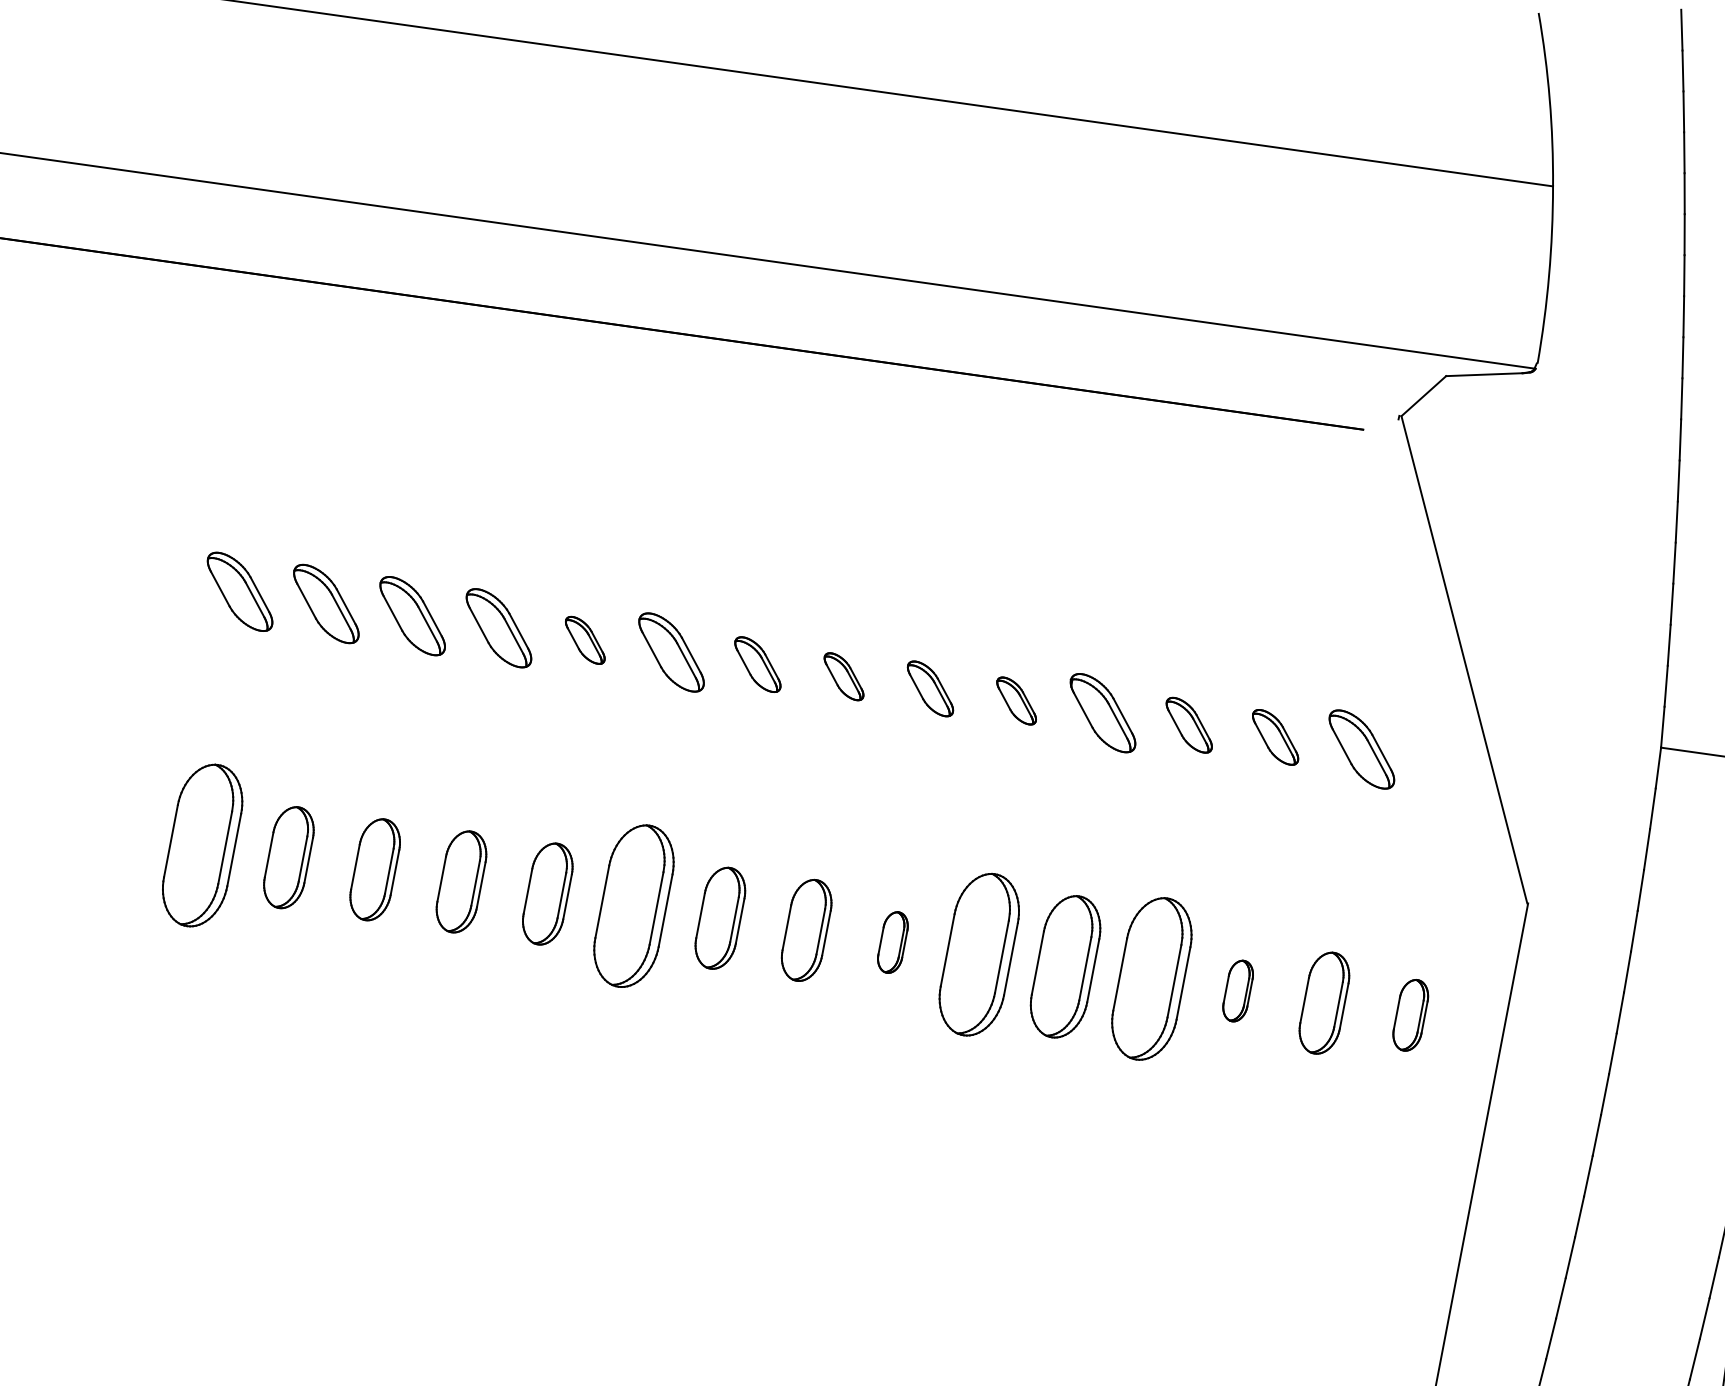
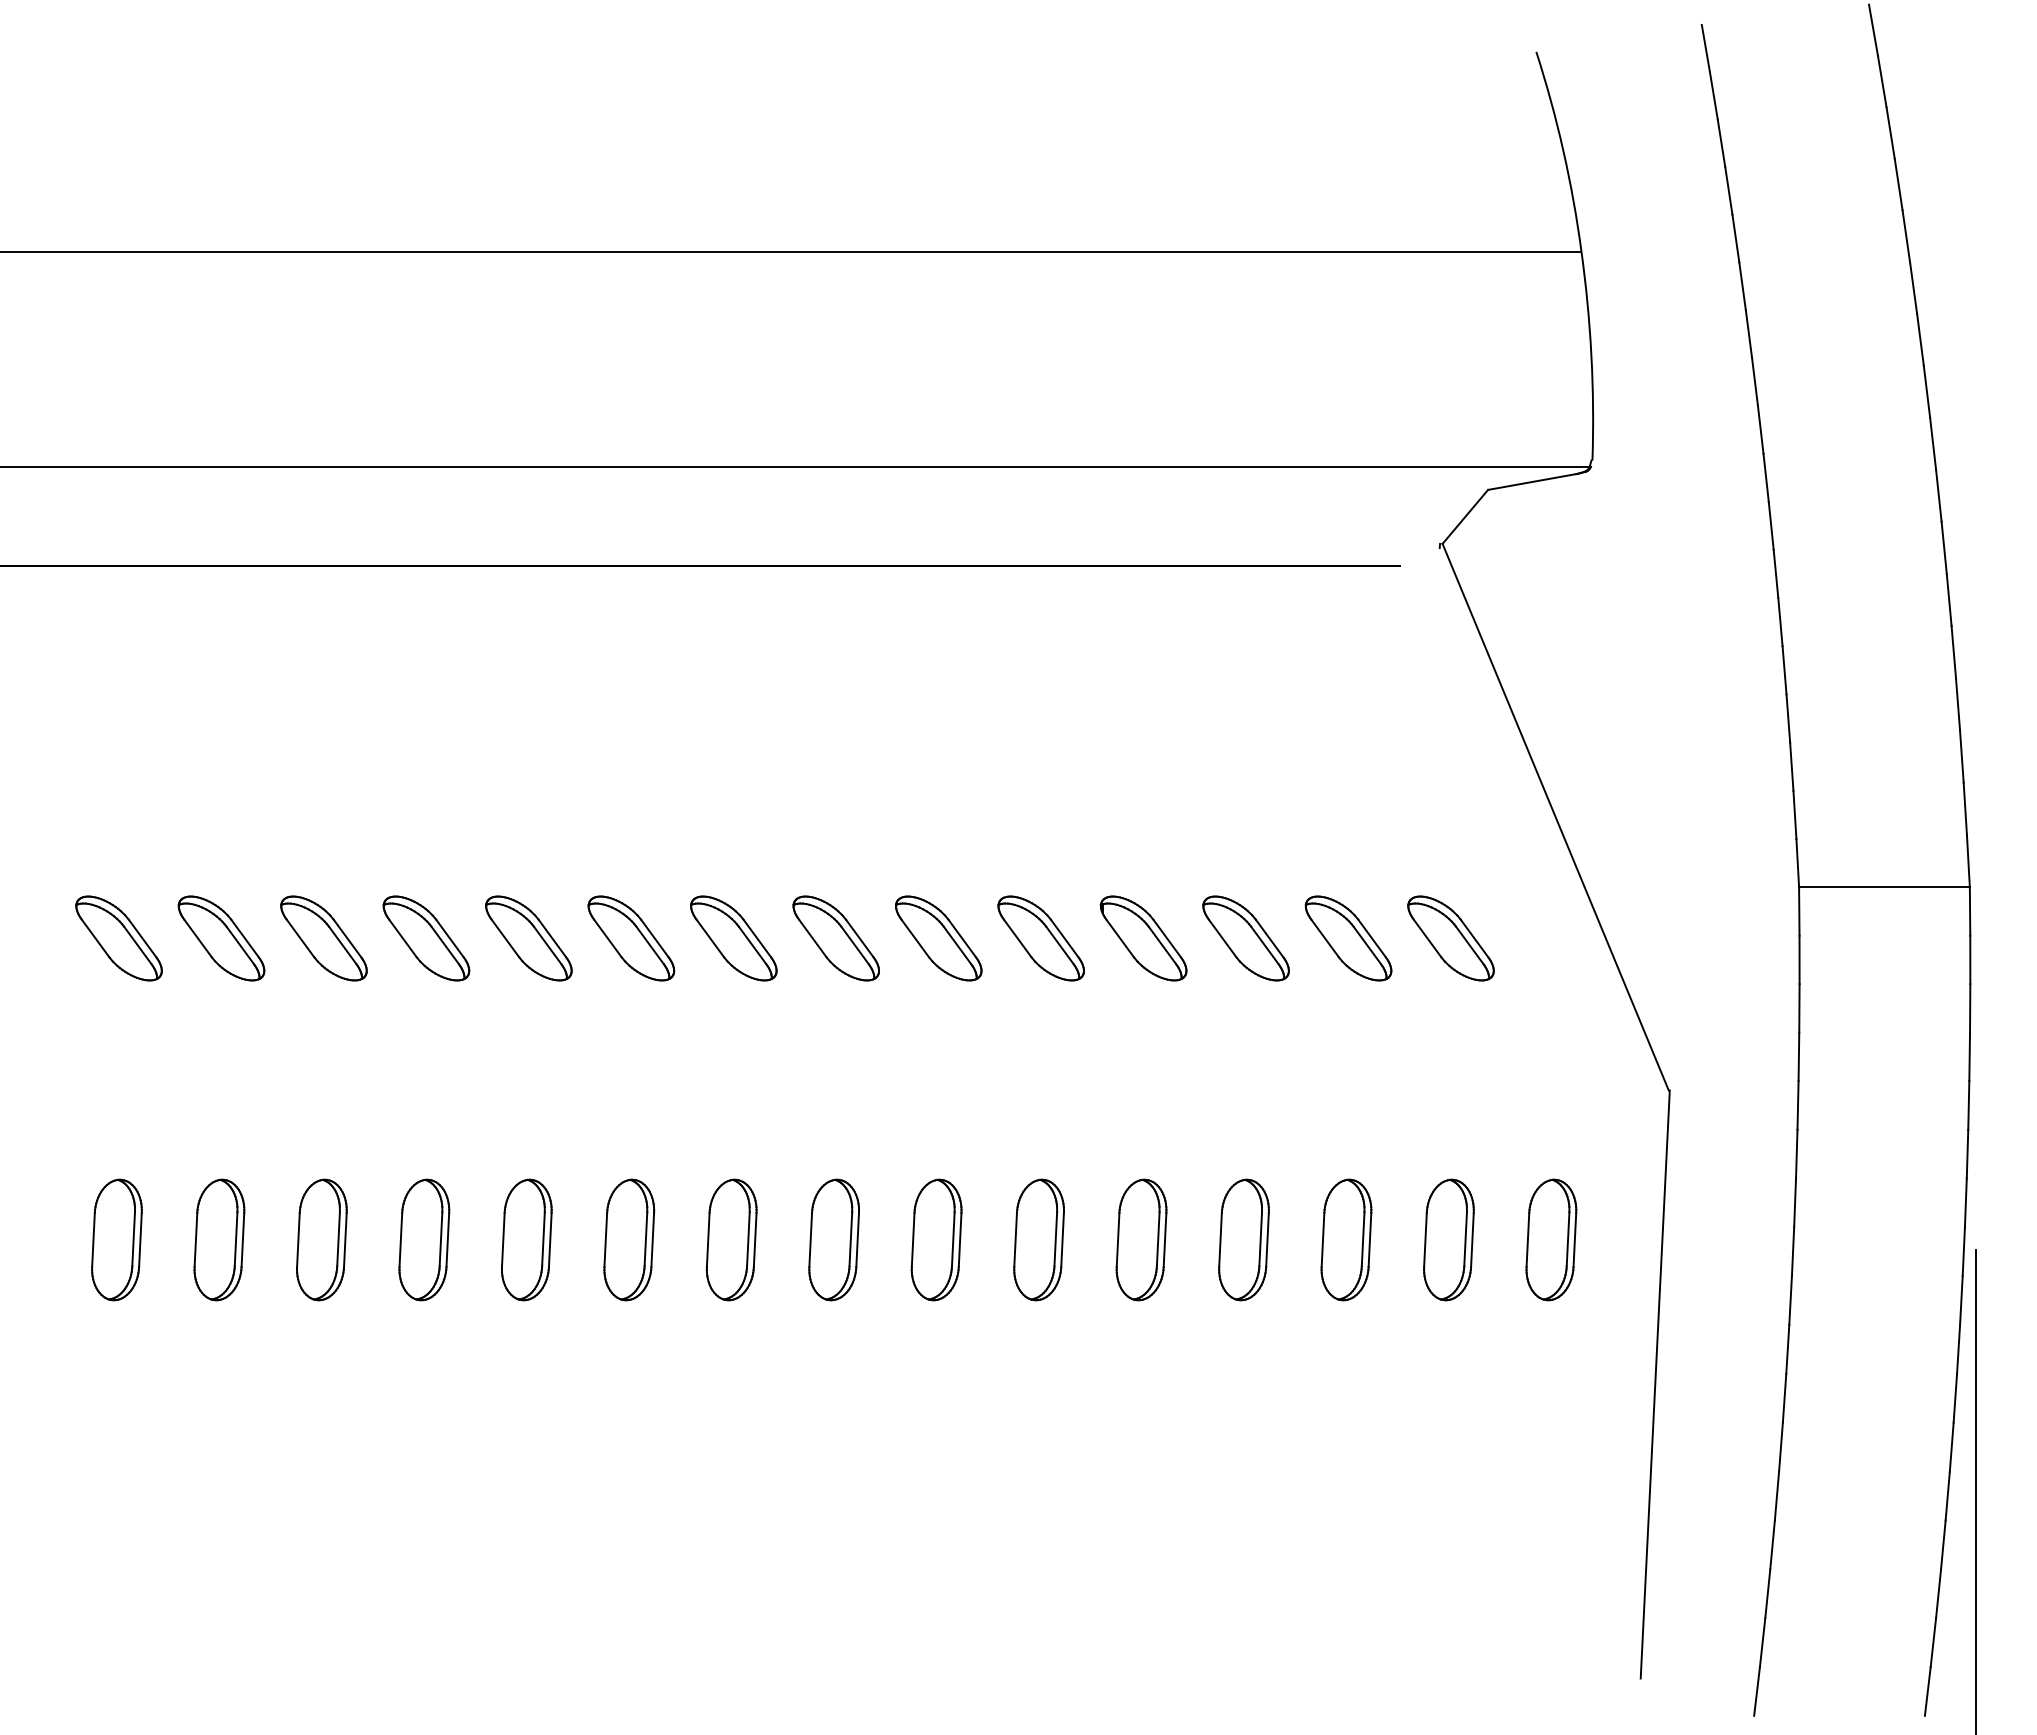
part: (584, 640) -> (528, 938), size x1.67
part: (757, 664) -> (733, 938), size x1.43
part: (843, 676) -> (835, 938), size x1.67
part: (930, 688) -> (938, 938), size x1.43
part: (1016, 700) -> (1040, 938), size x1.67
part: (1188, 725) -> (1245, 938), size x1.43
part: (1275, 737) -> (1348, 938), size x1.43
part: (202, 845) -> (116, 1239), size x0.62
part: (634, 905) -> (629, 1239), size x0.62
part: (892, 942) -> (936, 1239), size x1.67
part: (978, 954) -> (1038, 1239), size x0.62
part: (1065, 966) -> (1141, 1239), size x0.71
part: (1151, 978) -> (1243, 1239), size x0.62
part: (1238, 990) -> (1346, 1239), size x1.67
part: (1410, 1014) -> (1551, 1239), size x1.43

